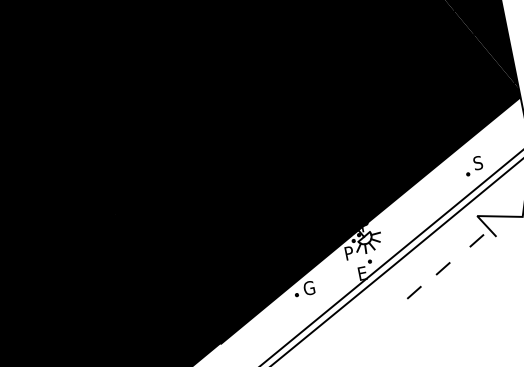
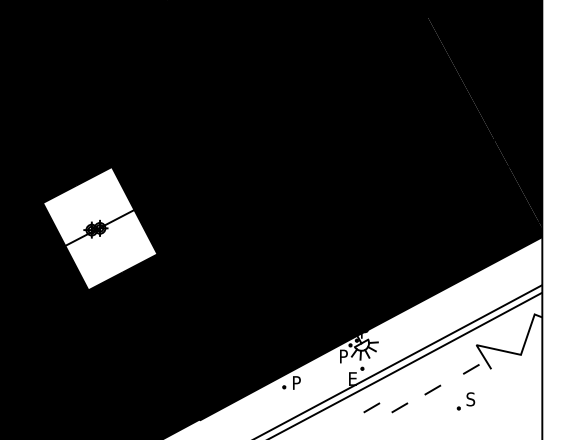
part: (473, 166) -> (465, 401), moved
fill: (84, 175) -> (99, 228), removed
text: (308, 287) -> (297, 382), G -> P
line: (386, 297) -> (371, 407), added

